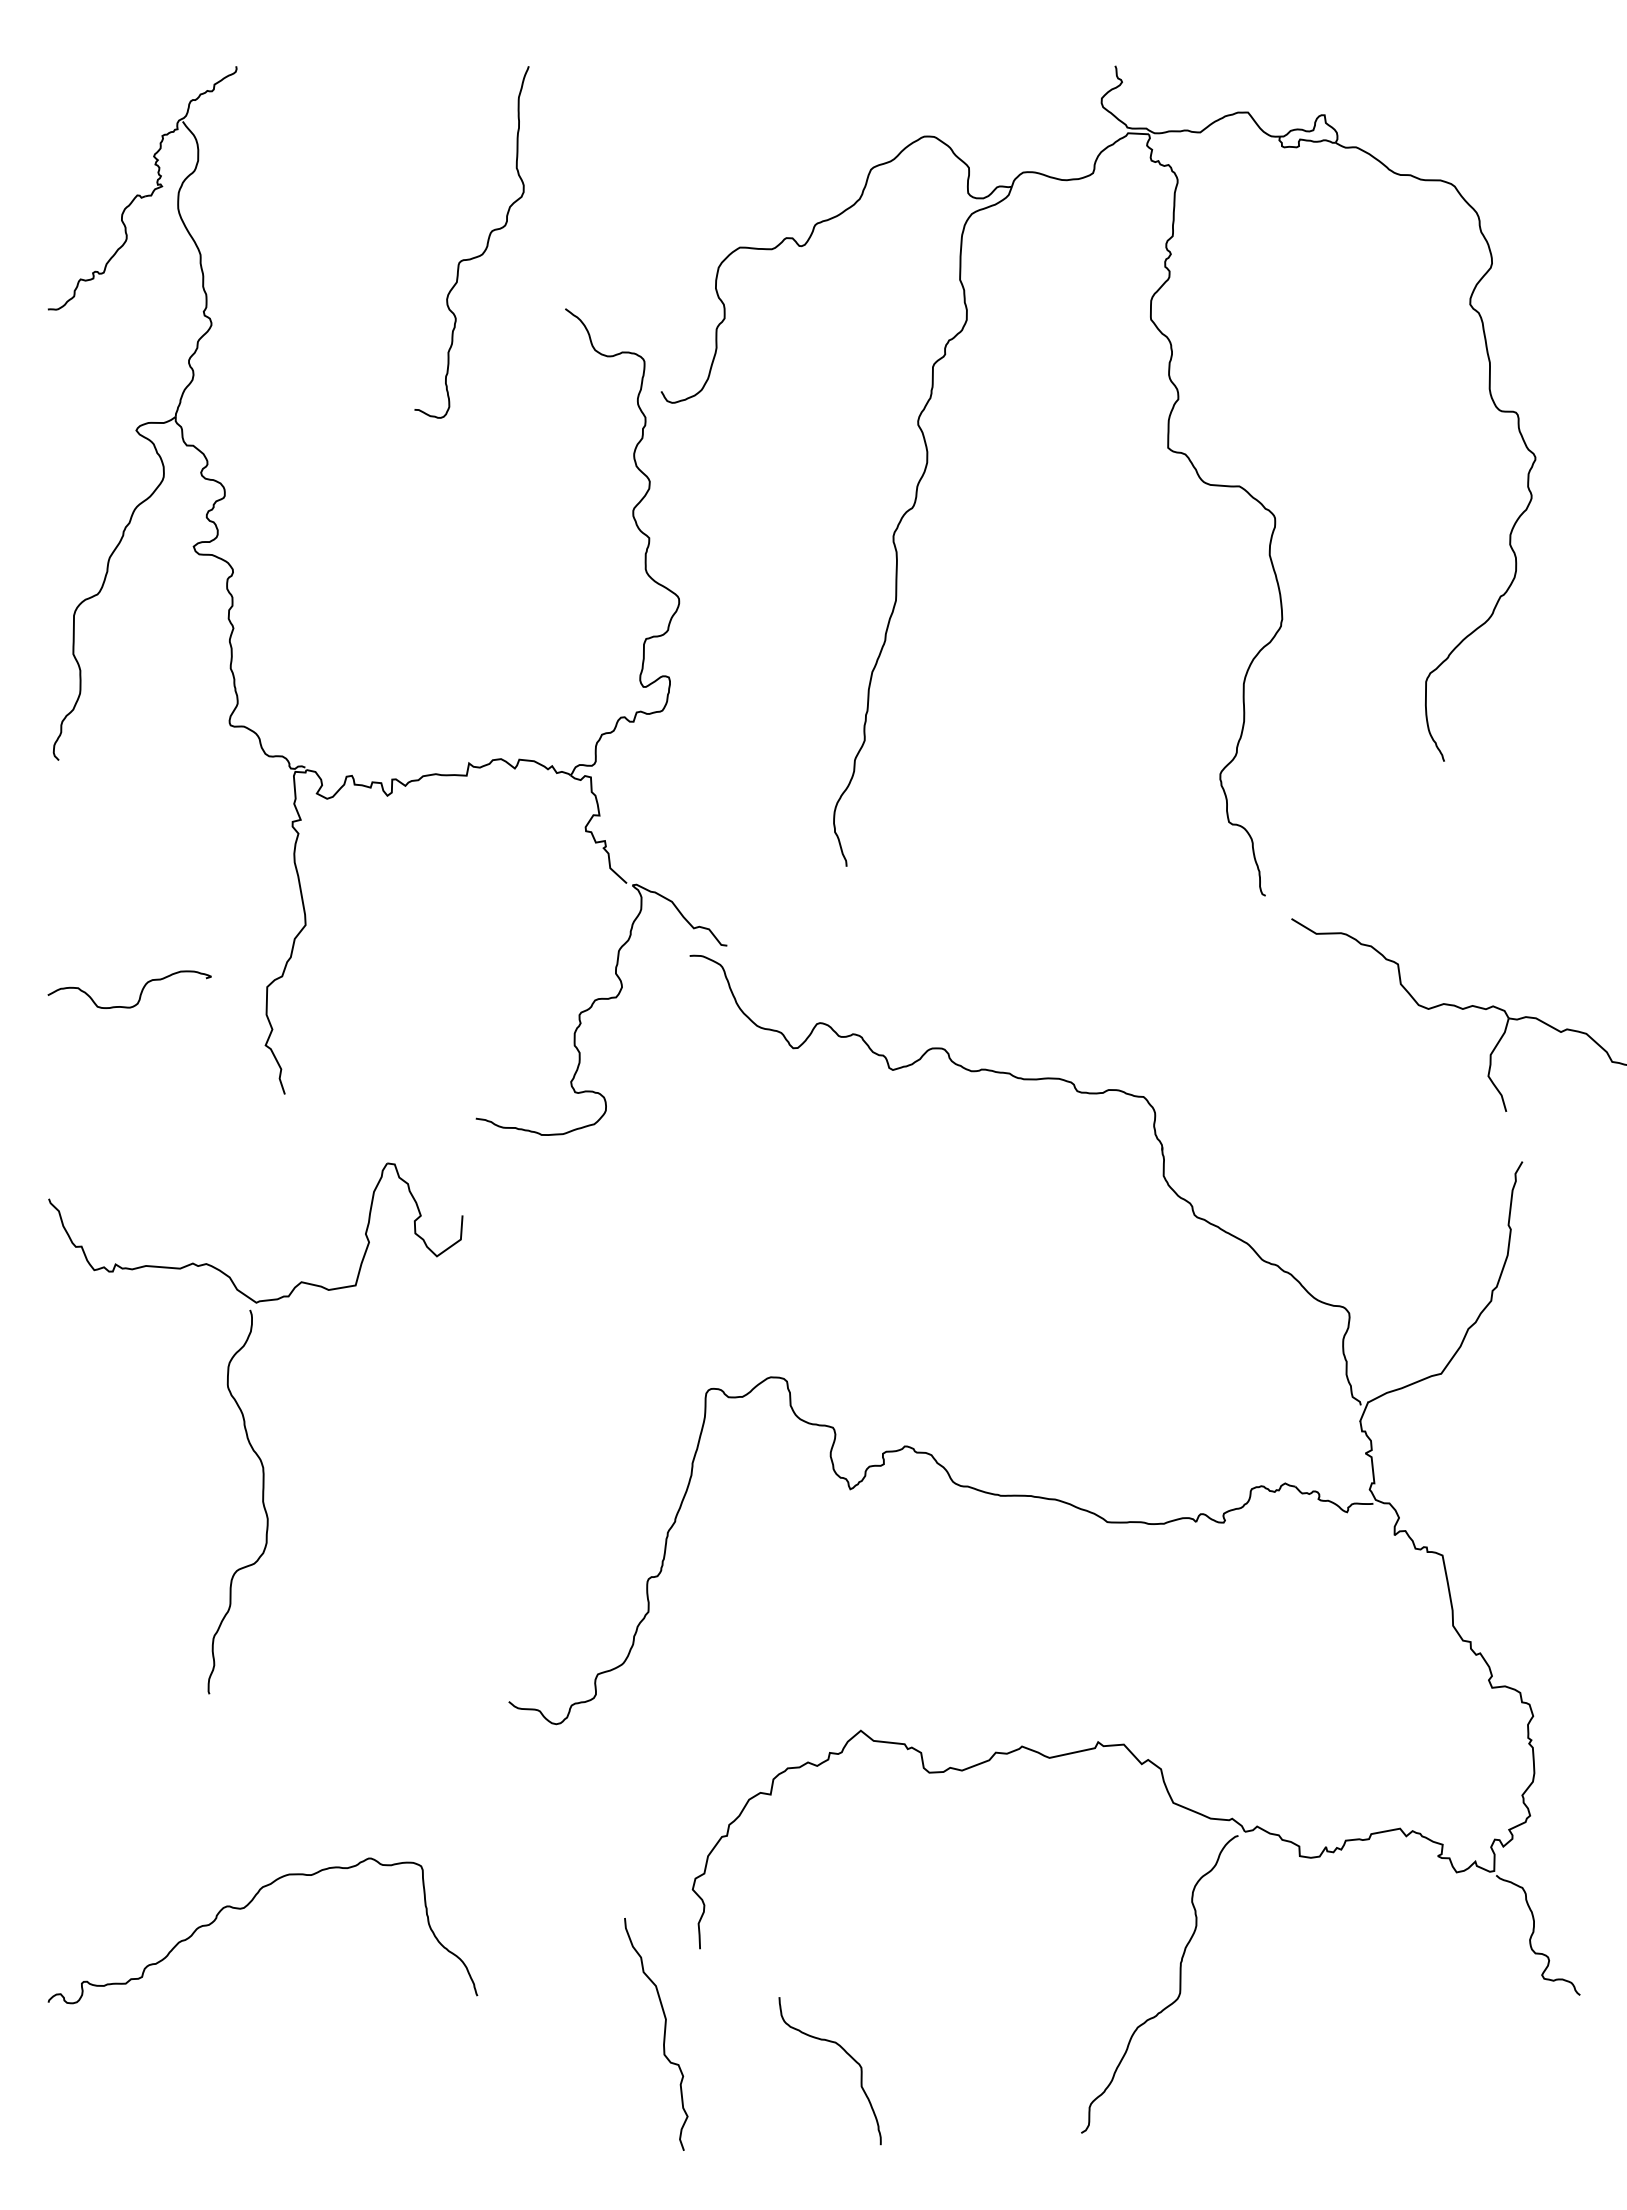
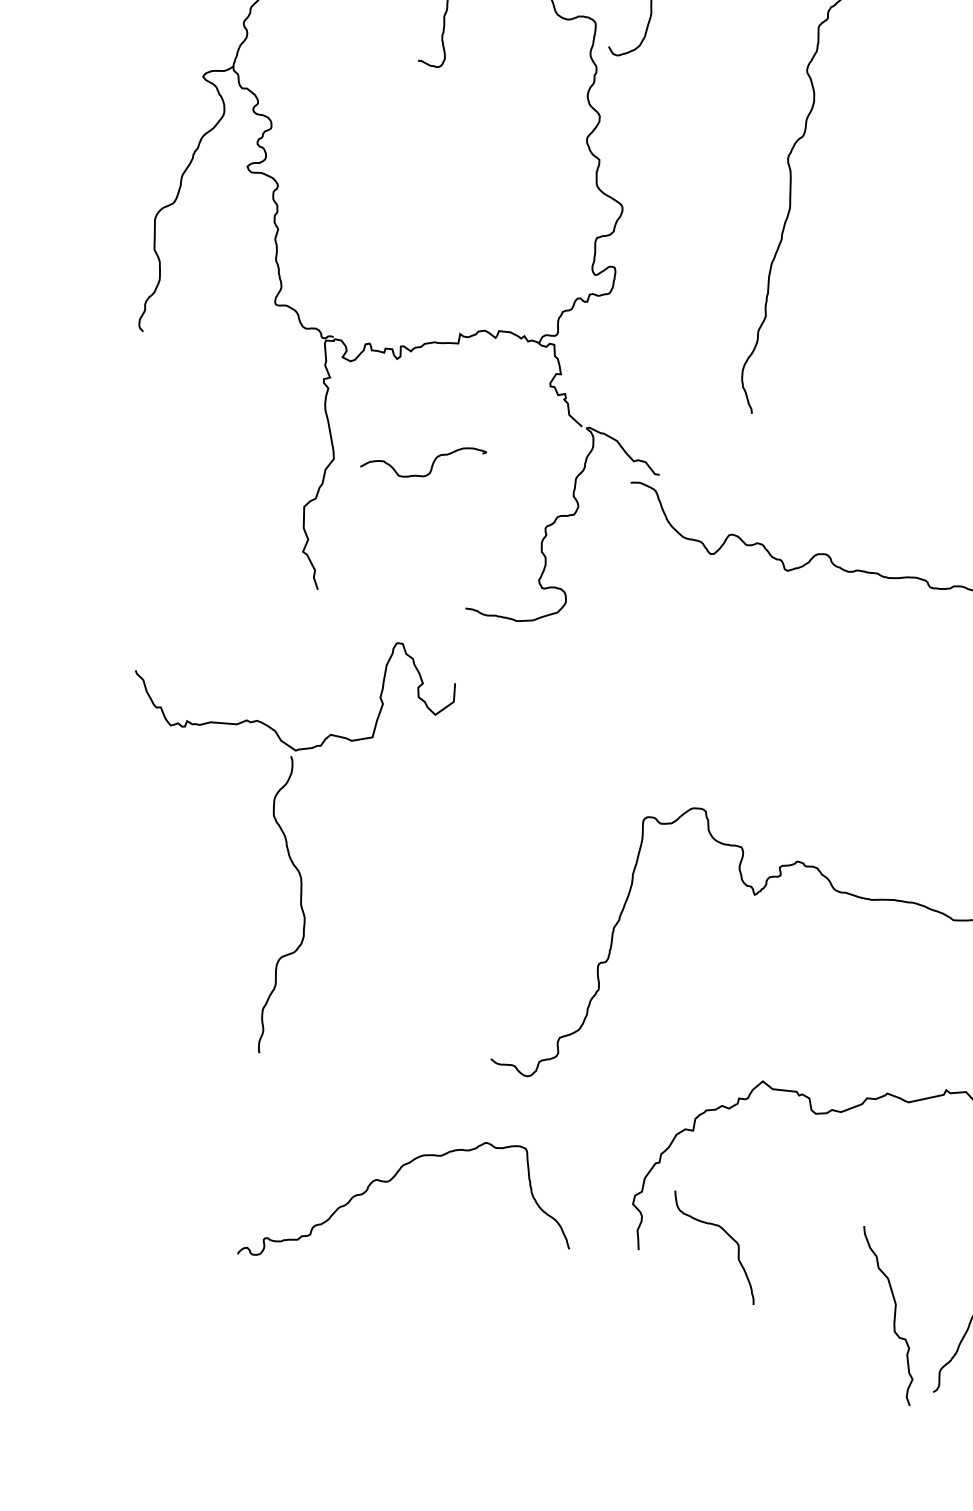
curve: (140, 992) -> (431, 464), moved
curve: (246, 1907) -> (390, 1180), moved
curve: (663, 2034) -> (893, 1316), moved
curve: (846, 2053) -> (727, 1234), moved

